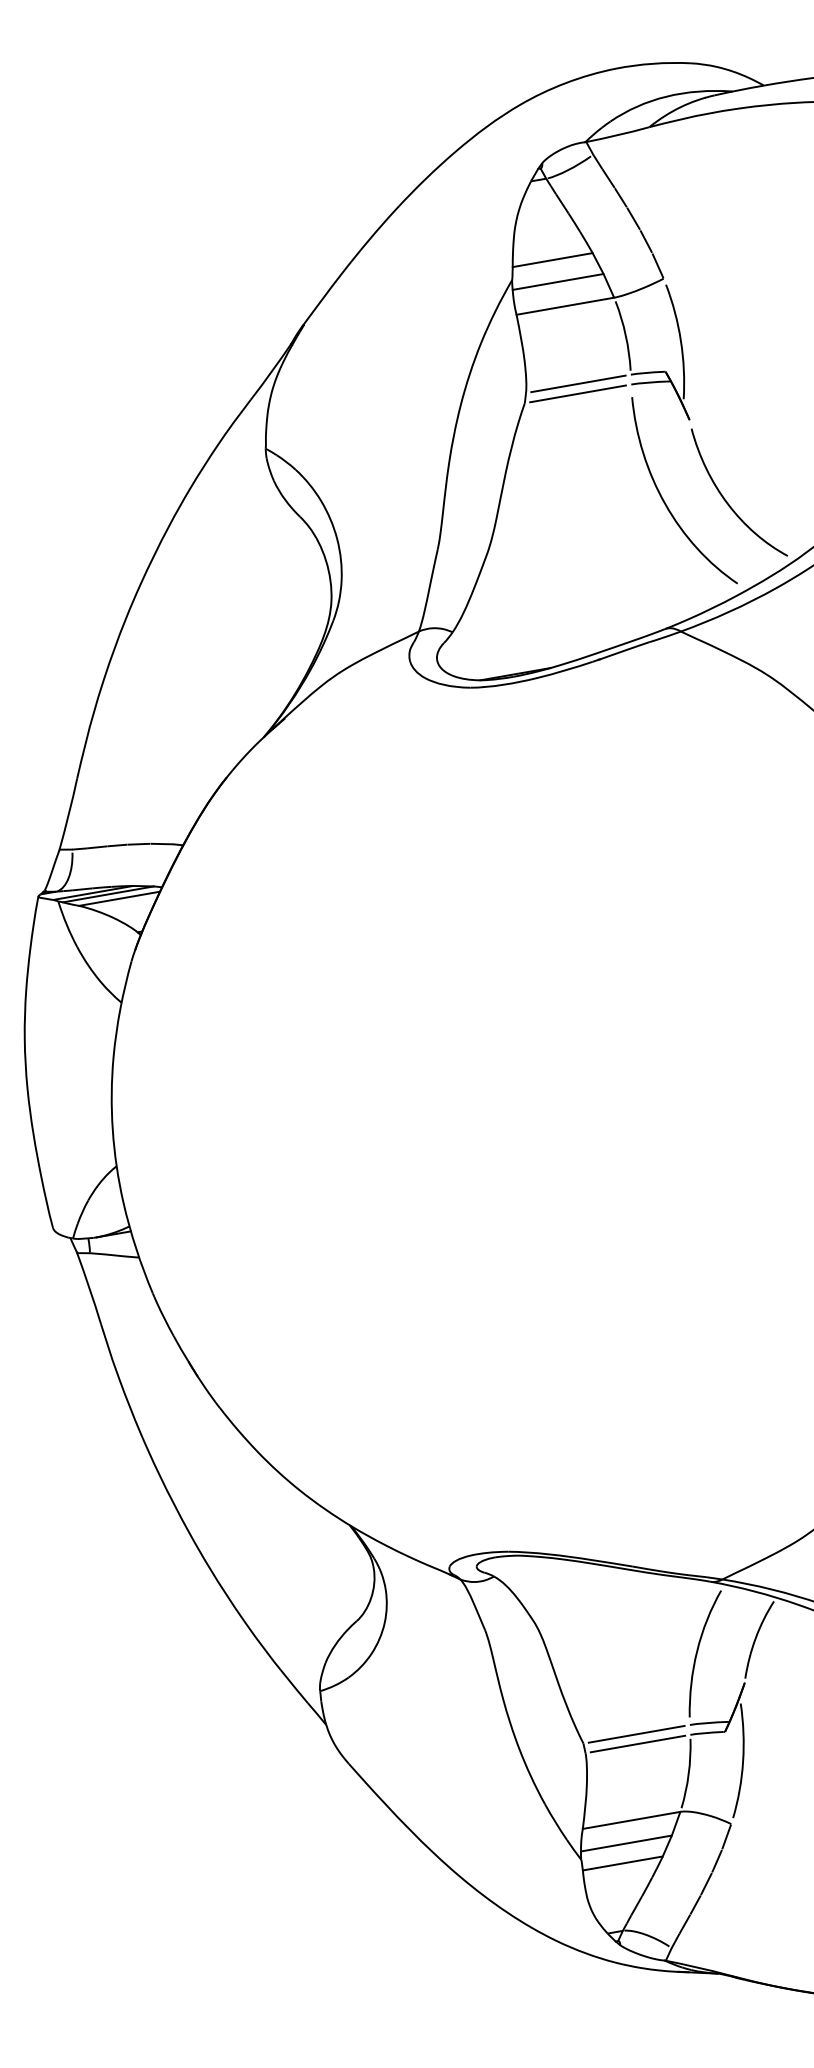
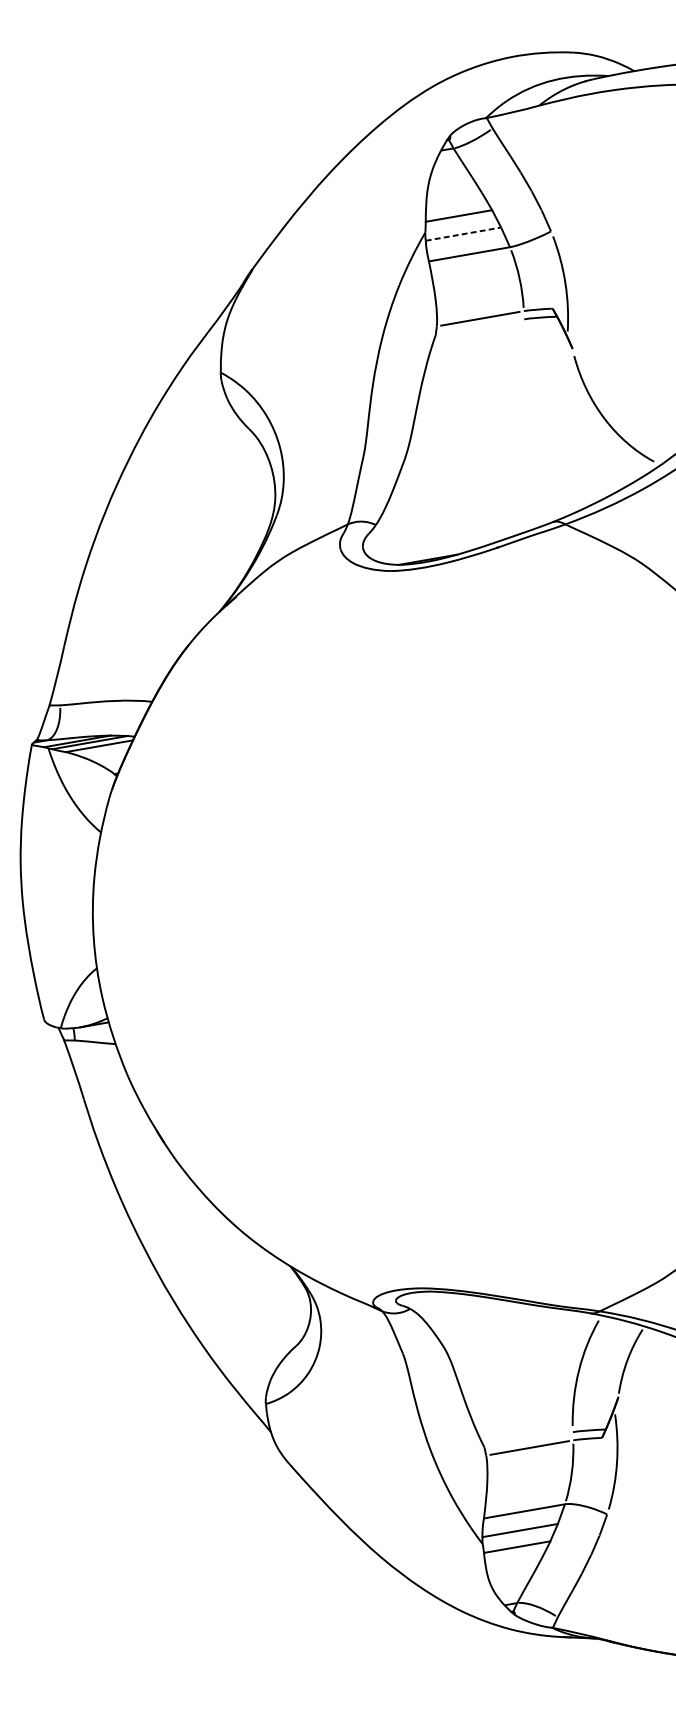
line: (558, 281) -> (463, 233), solid -> dashed
line: (577, 393) -> (479, 326), removed
curve: (666, 503) -> (553, 418), removed
line: (636, 1733) -> (528, 1439), removed

